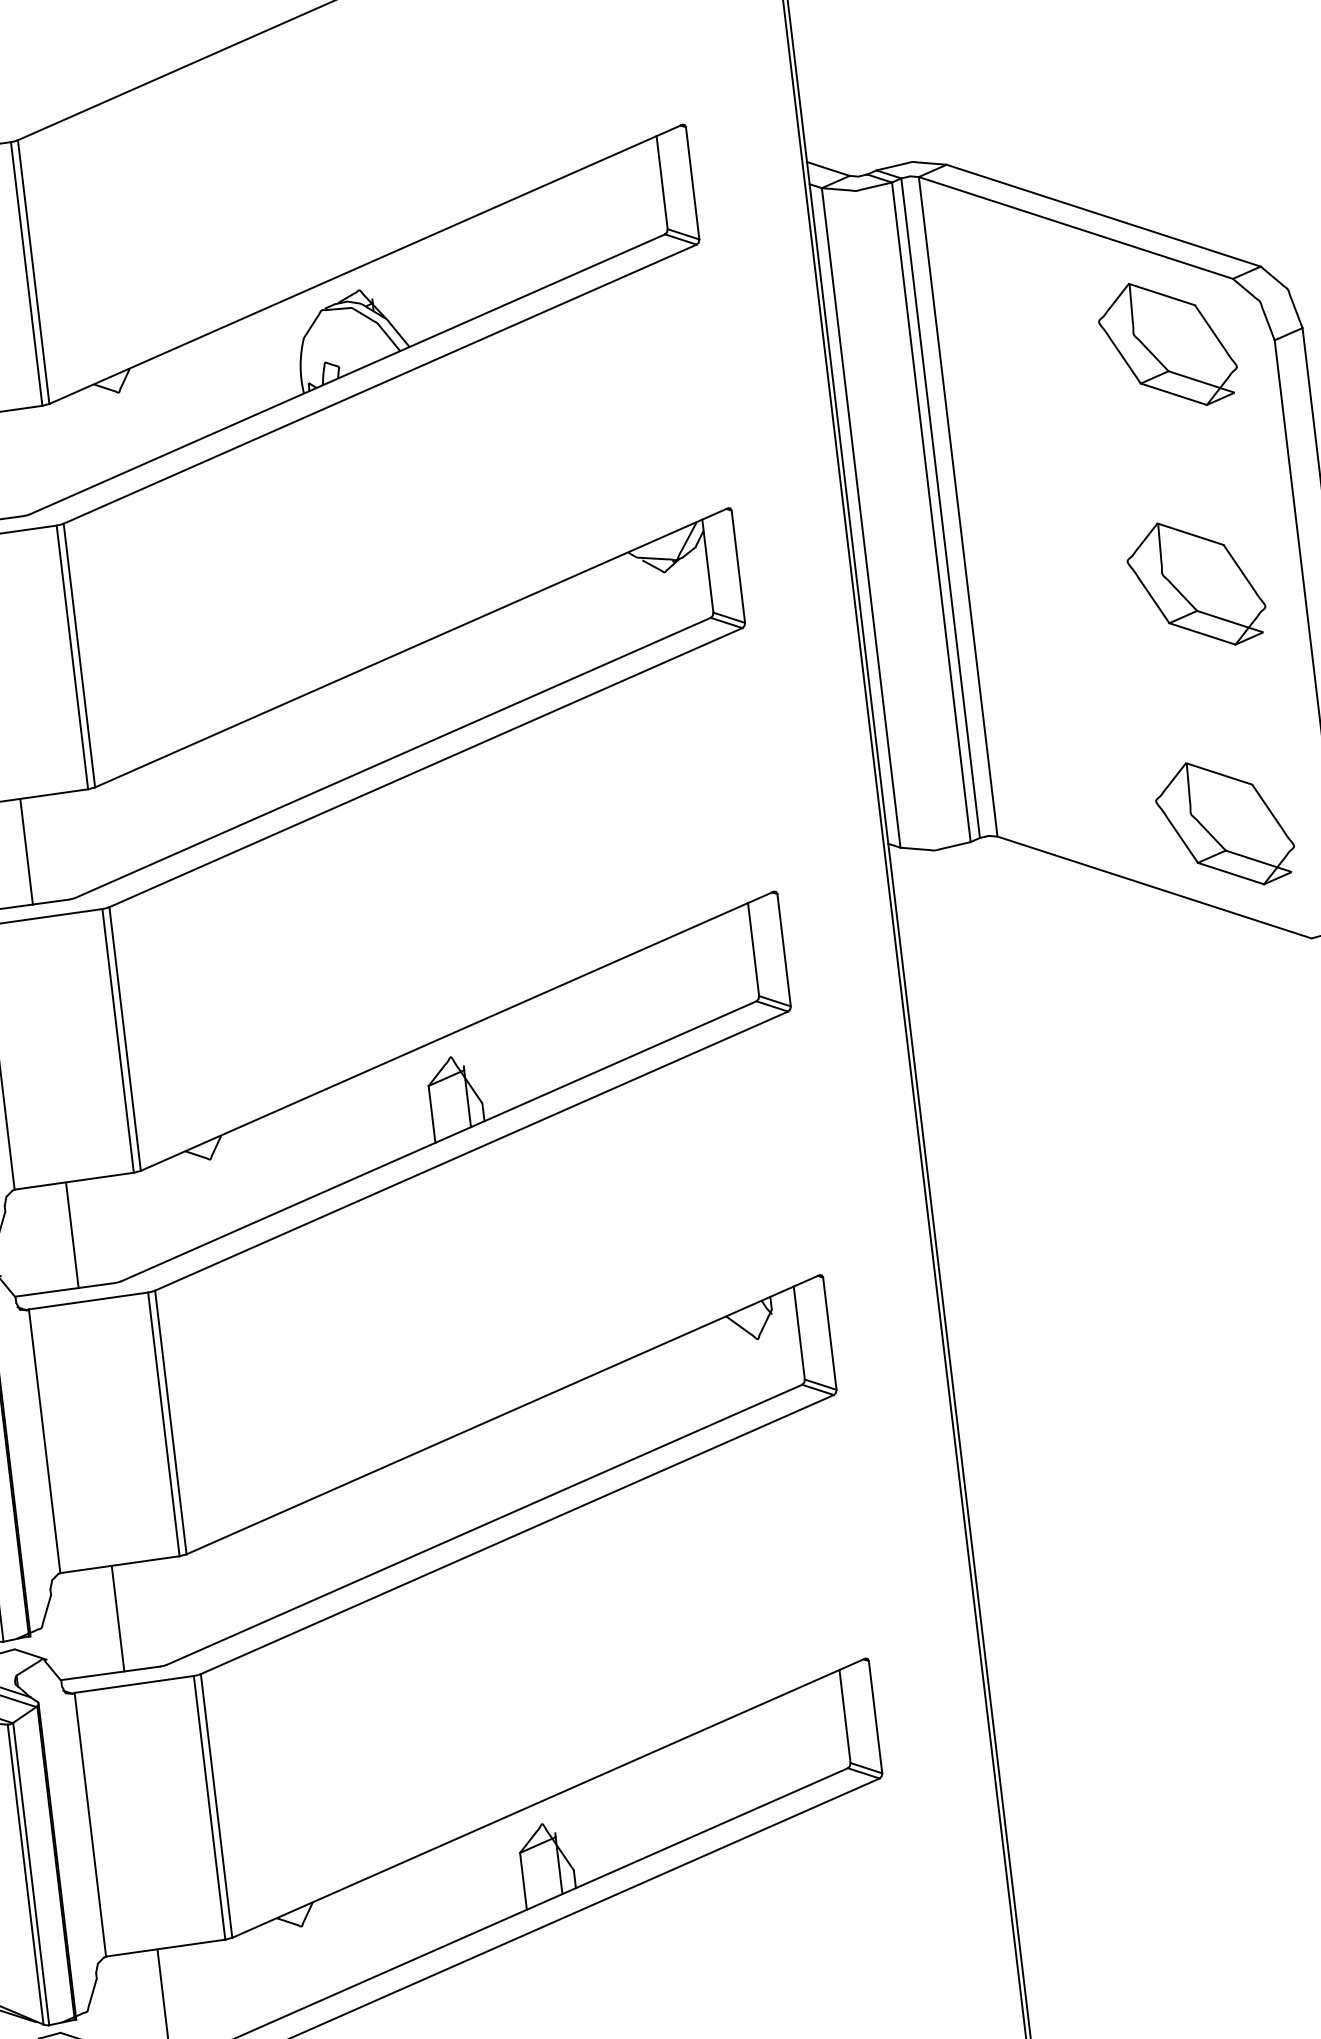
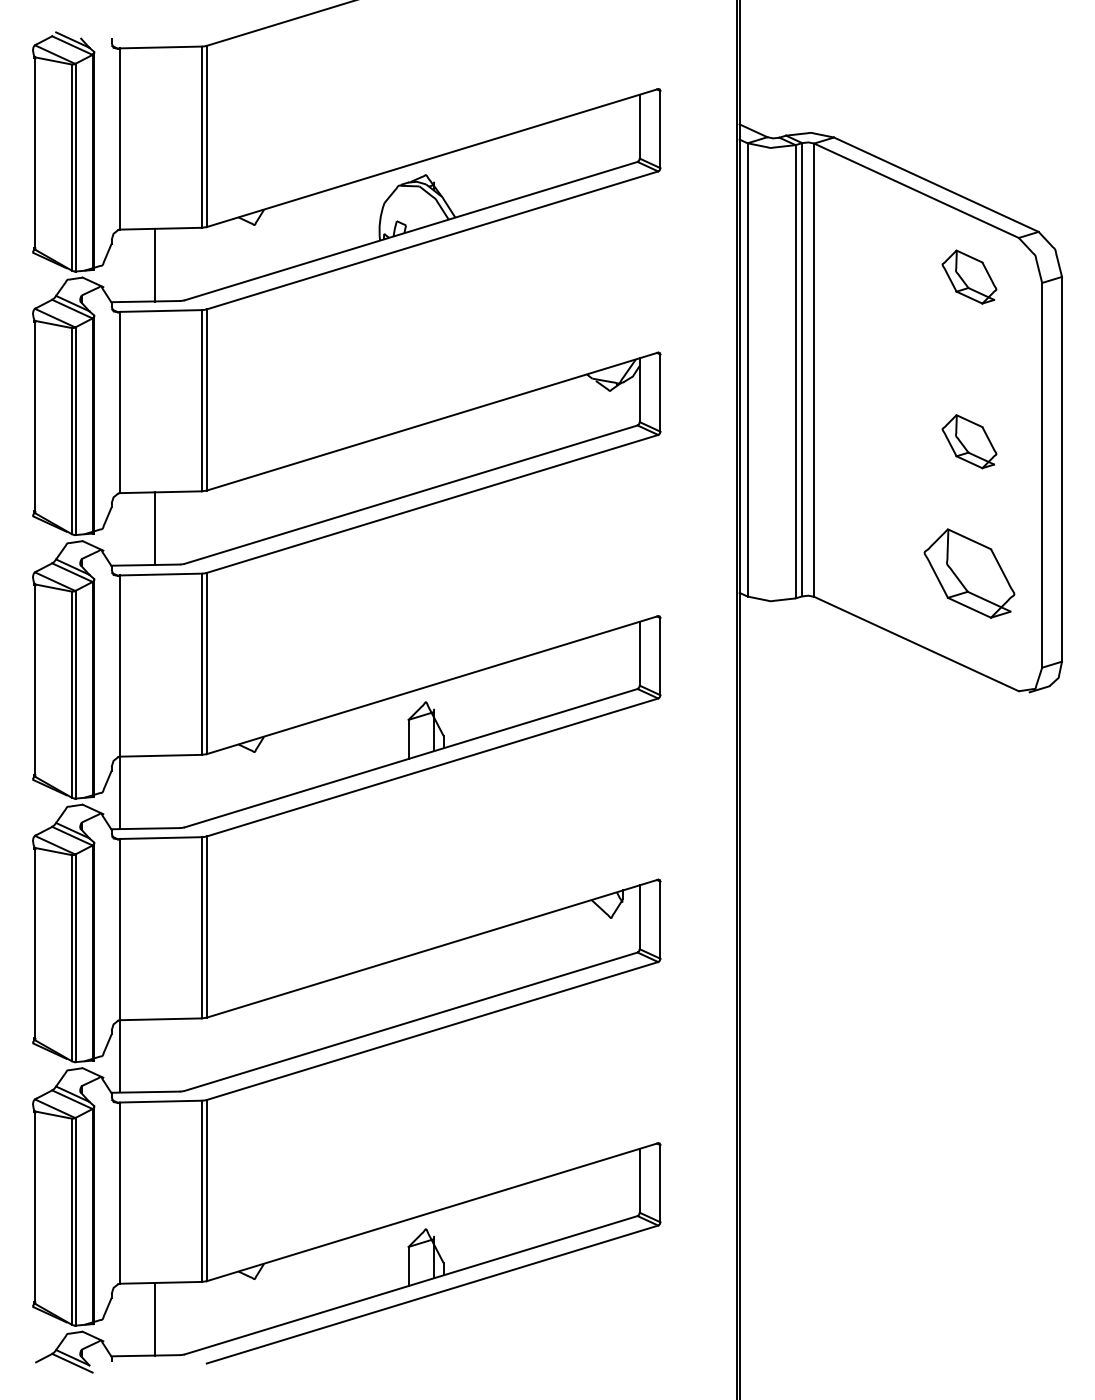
part: (1167, 343) -> (969, 276), size x0.6
part: (1196, 583) -> (969, 441), size x0.6
part: (1225, 823) -> (969, 573), moved
line: (72, 1234) -> (120, 791), moved
line: (118, 1618) -> (120, 1055), moved

